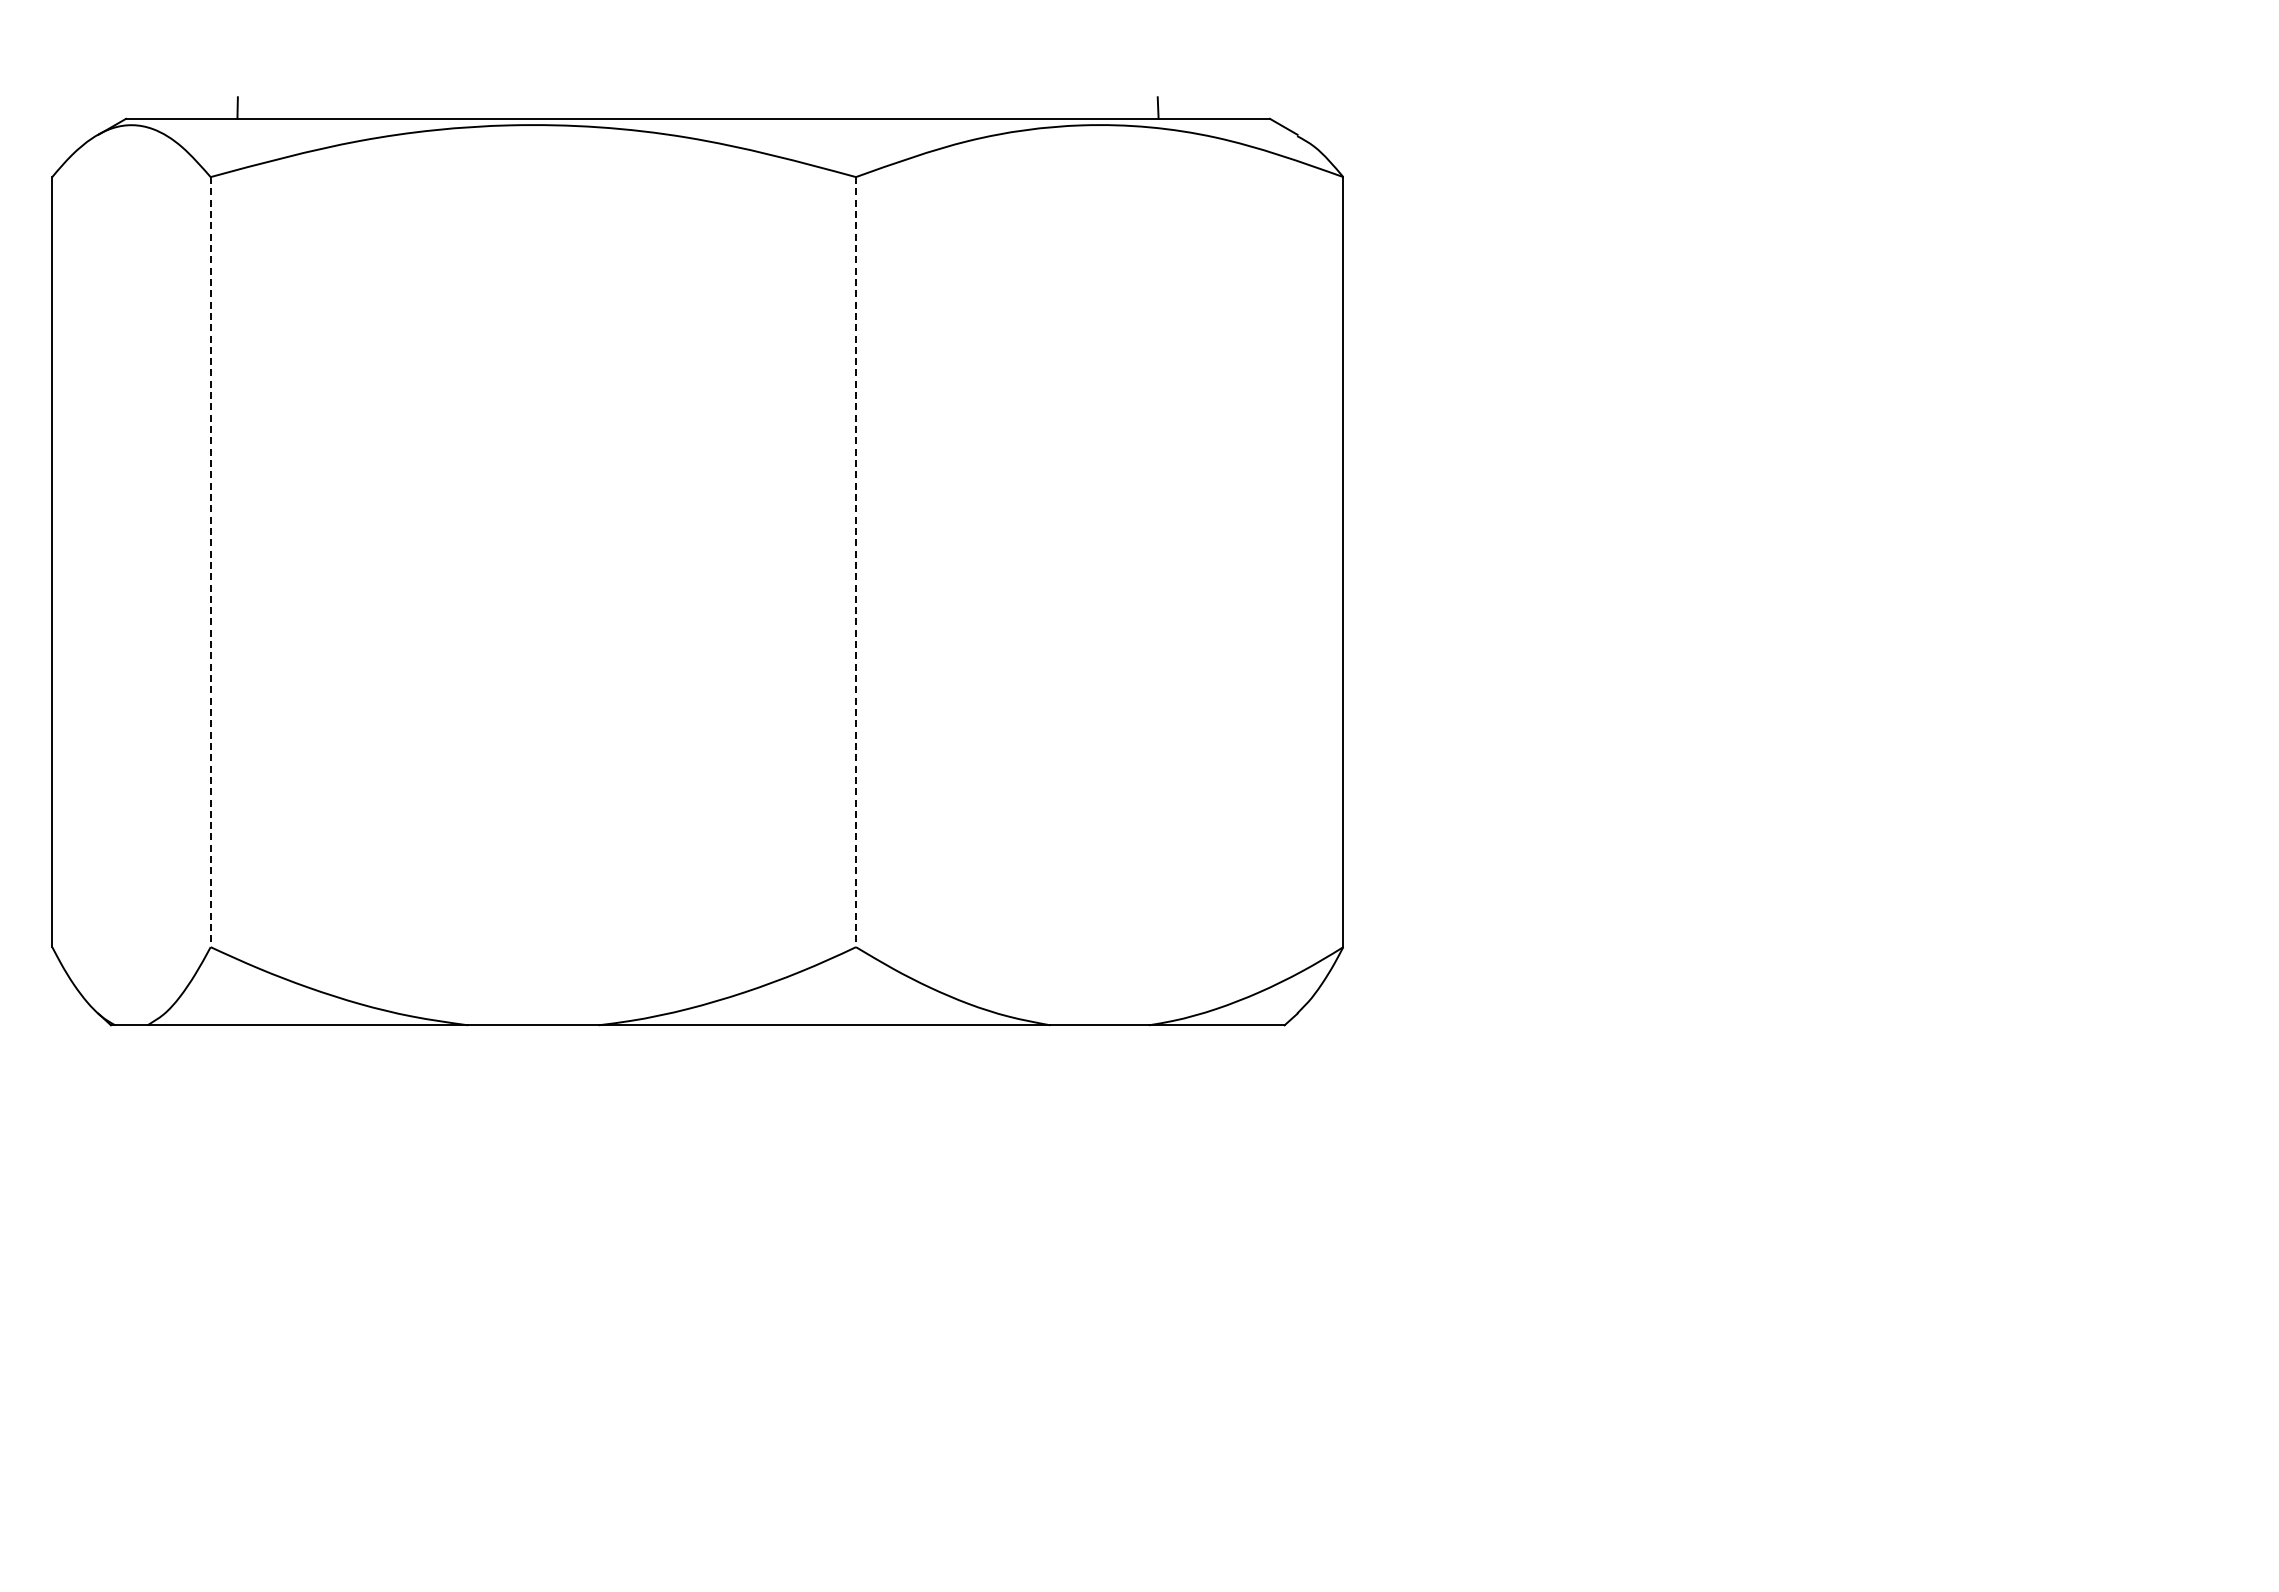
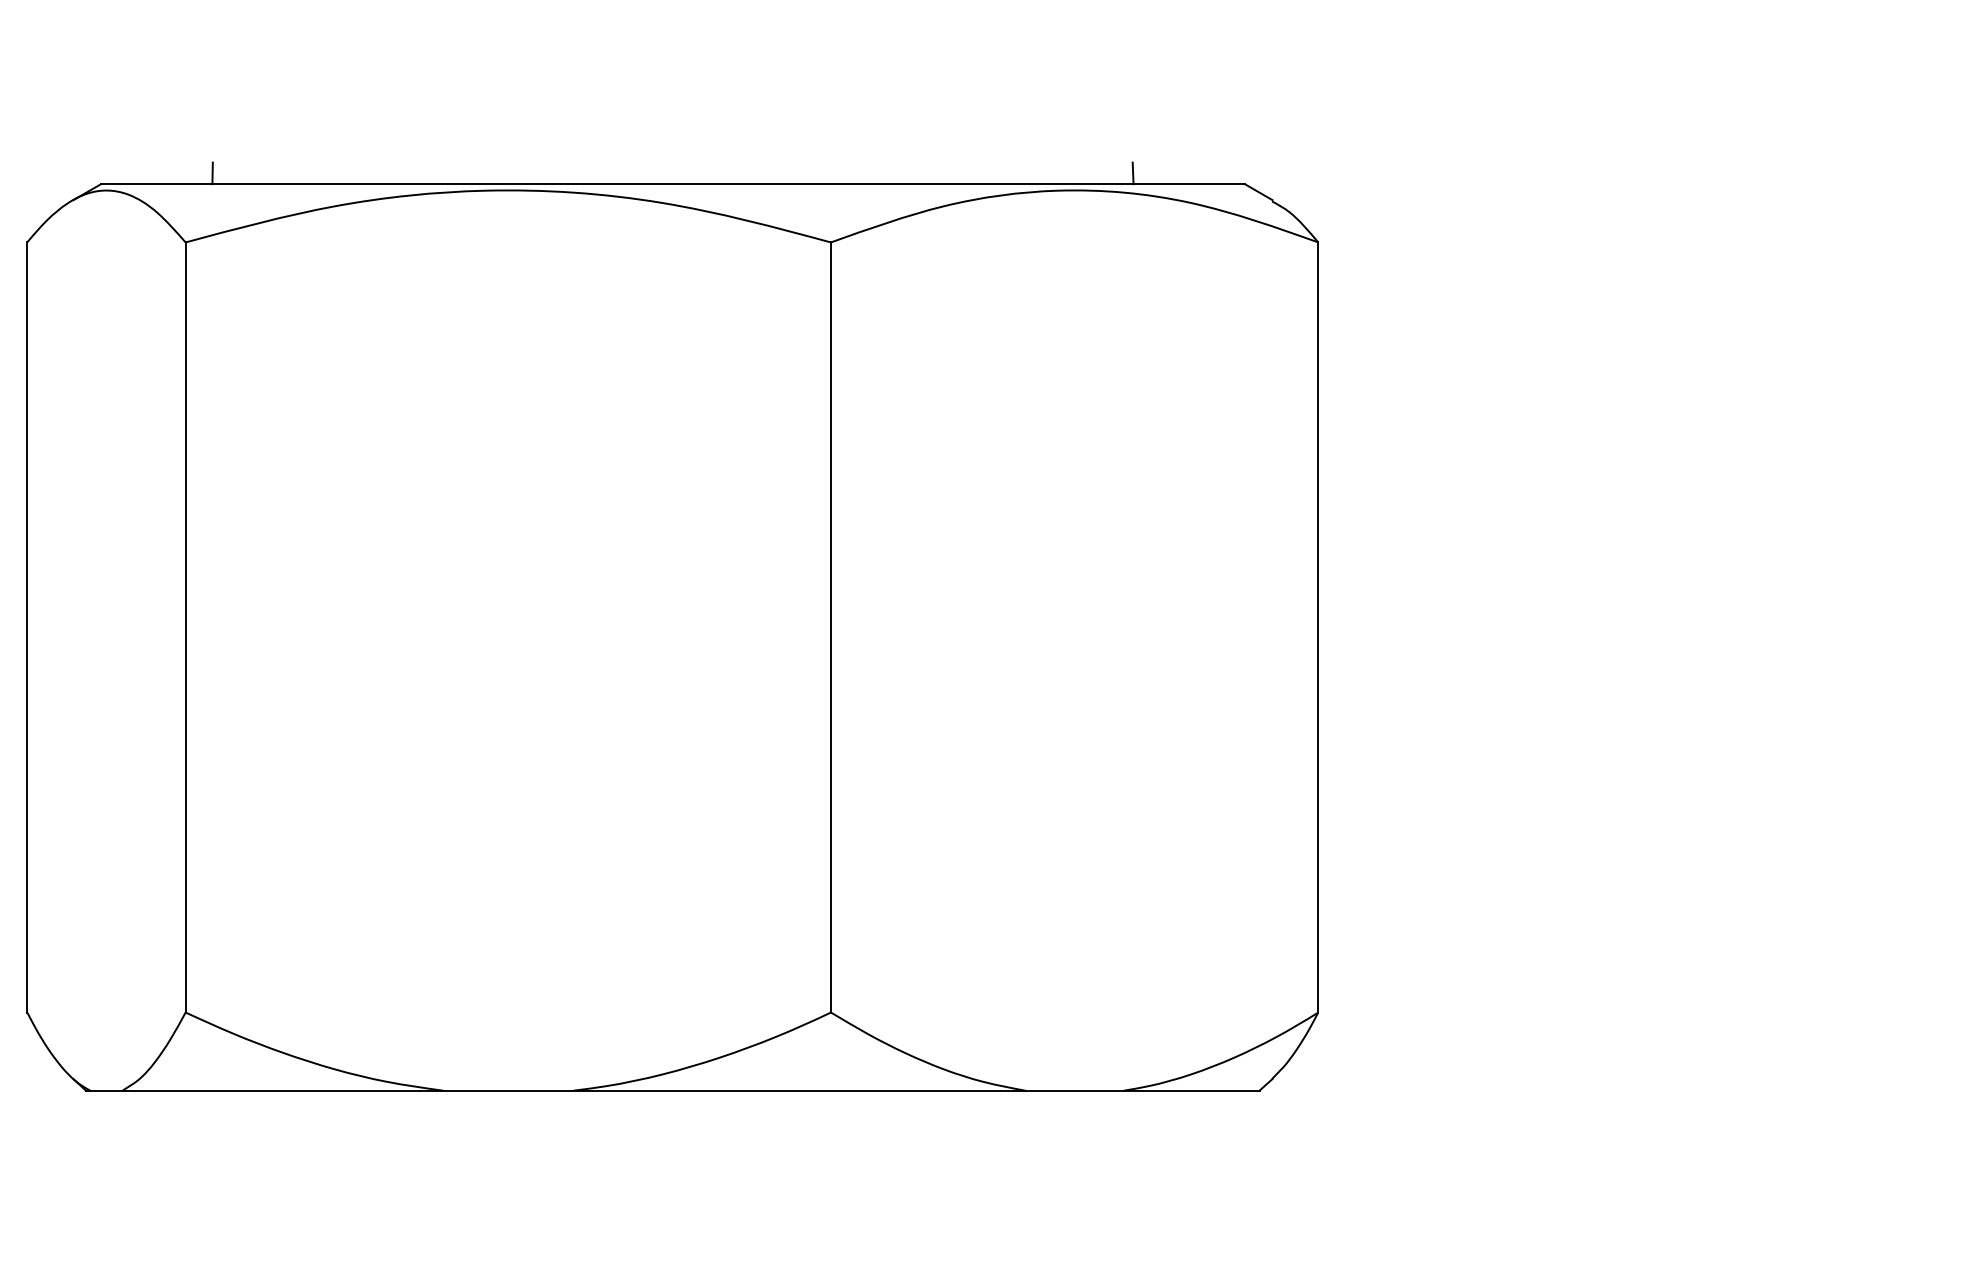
line: (210, 562) -> (185, 627), dashed -> solid
line: (856, 562) -> (831, 627), dashed -> solid

